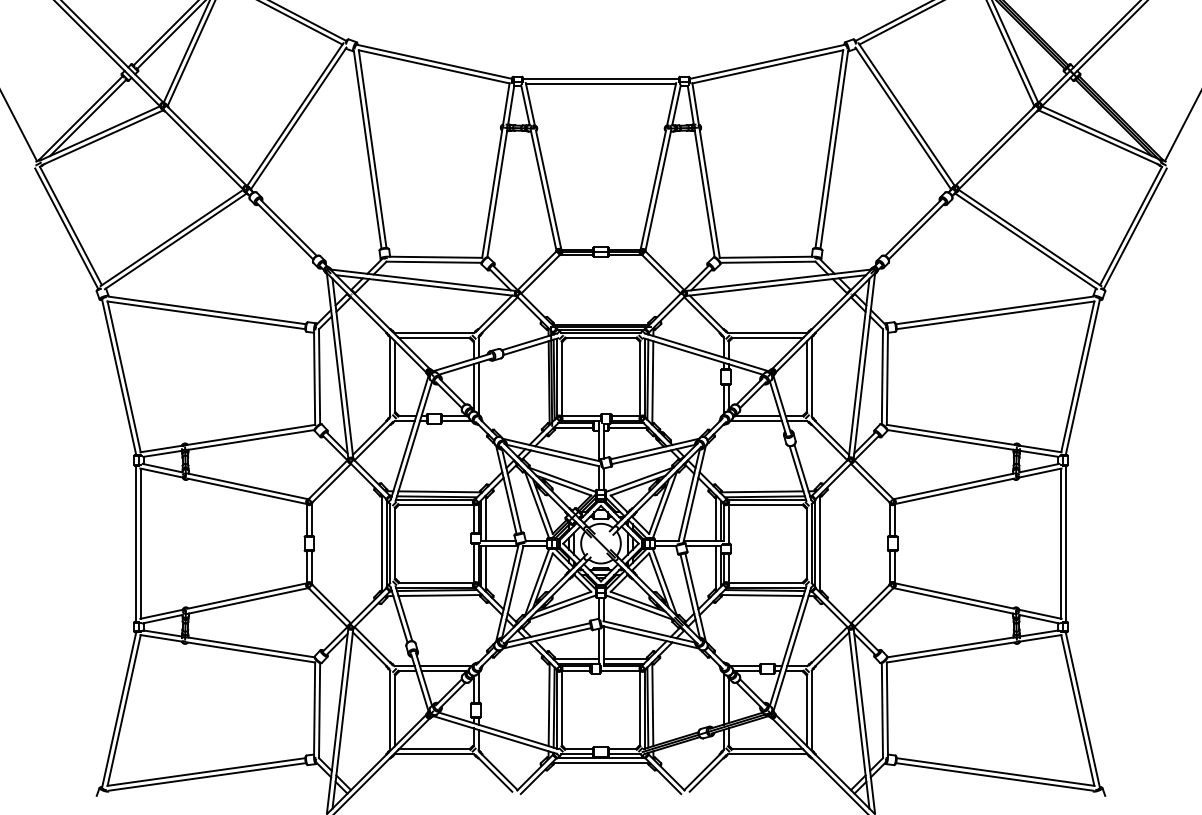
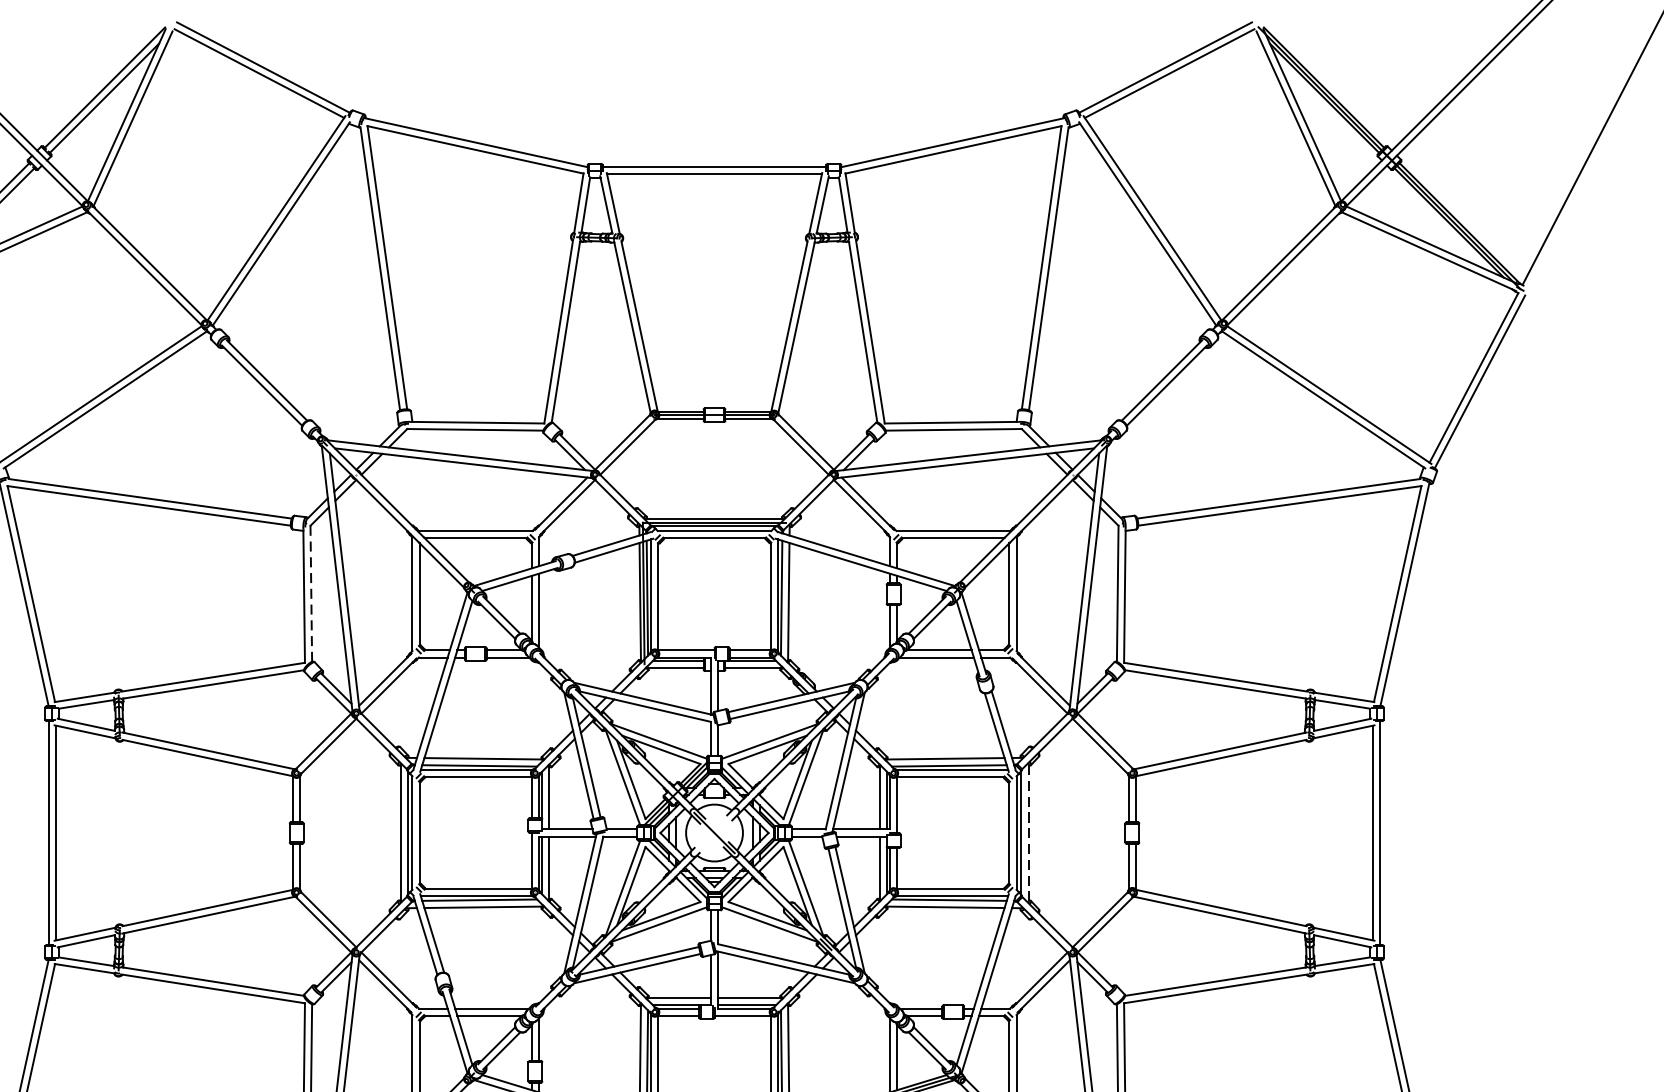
line: (319, 377) -> (311, 594), solid -> dashed
line: (820, 543) -> (1029, 832), solid -> dashed

